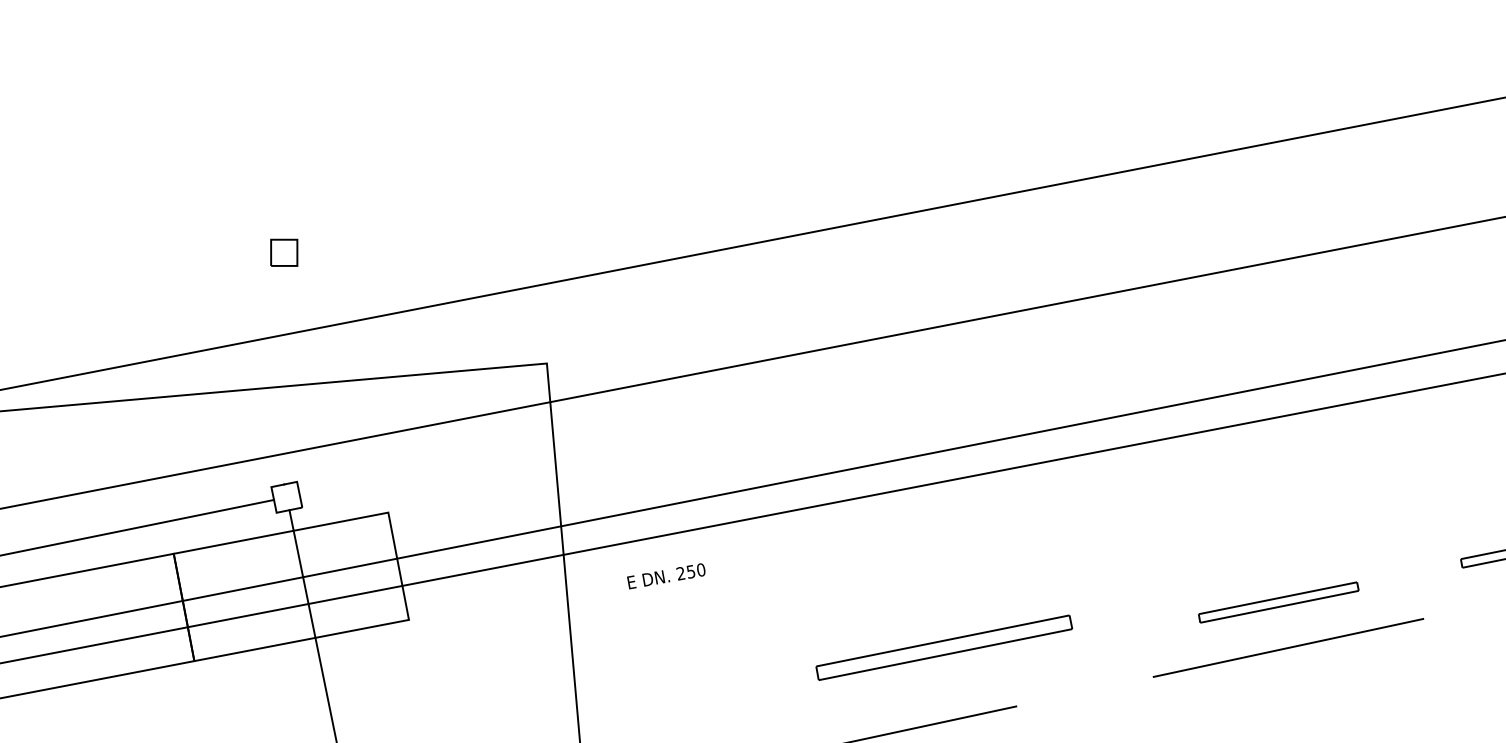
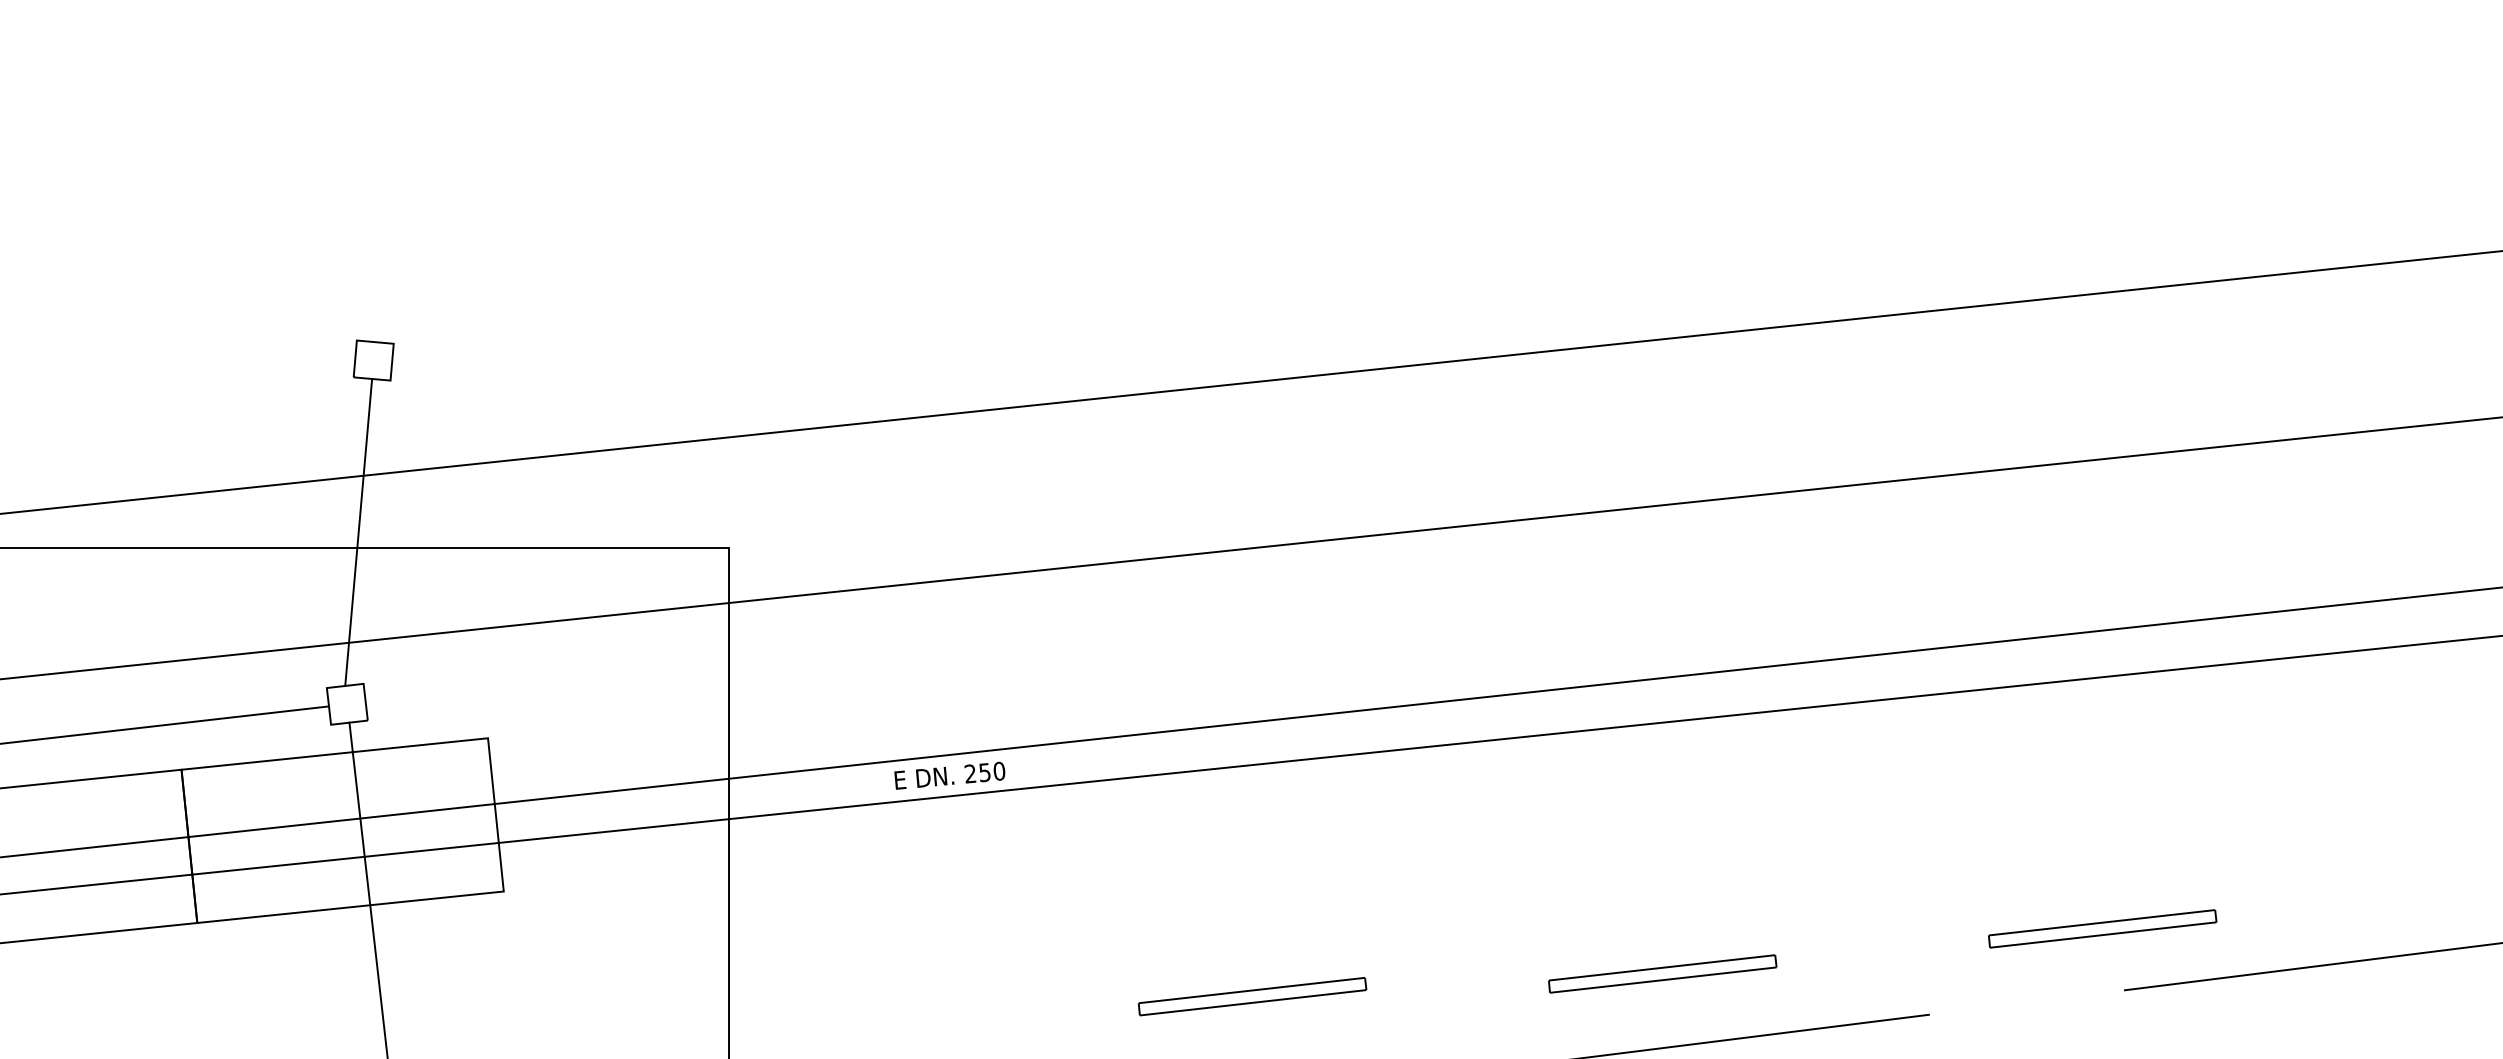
line: (284, 374) -> (358, 531), added
text: (666, 576) -> (949, 775), moved
part: (1278, 602) -> (1662, 973), moved
part: (944, 647) -> (1252, 996), size x0.62

